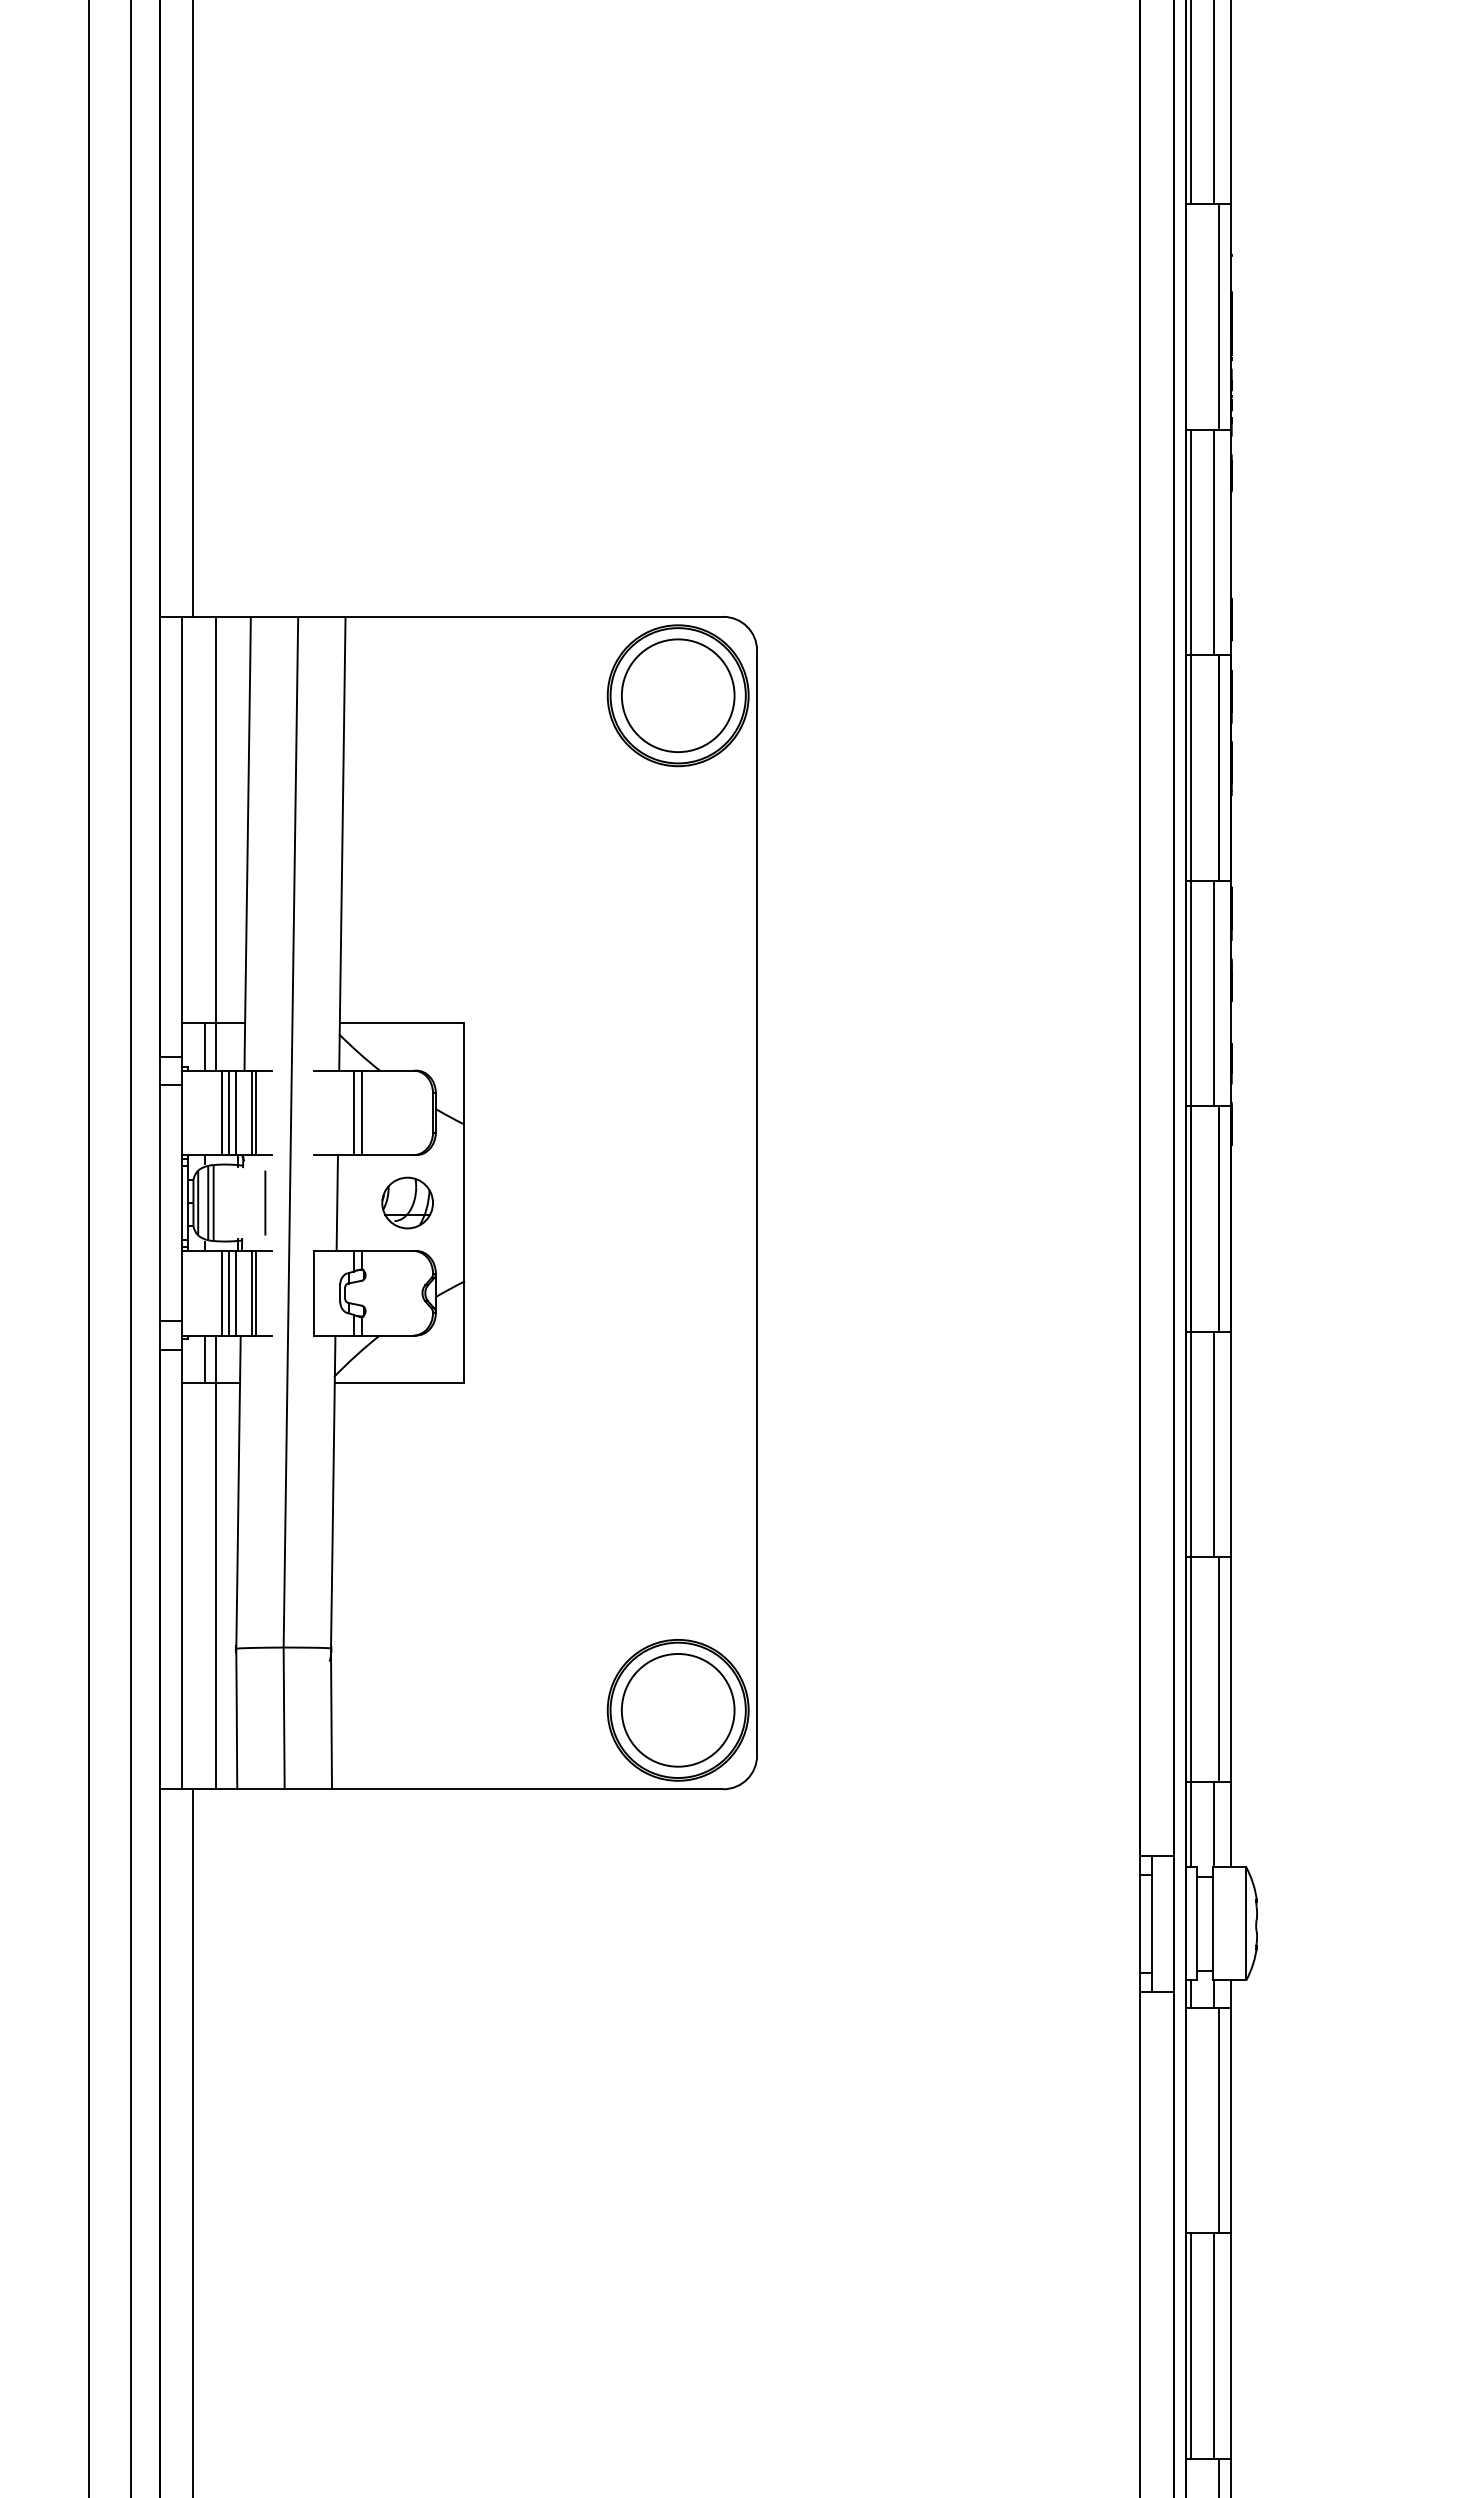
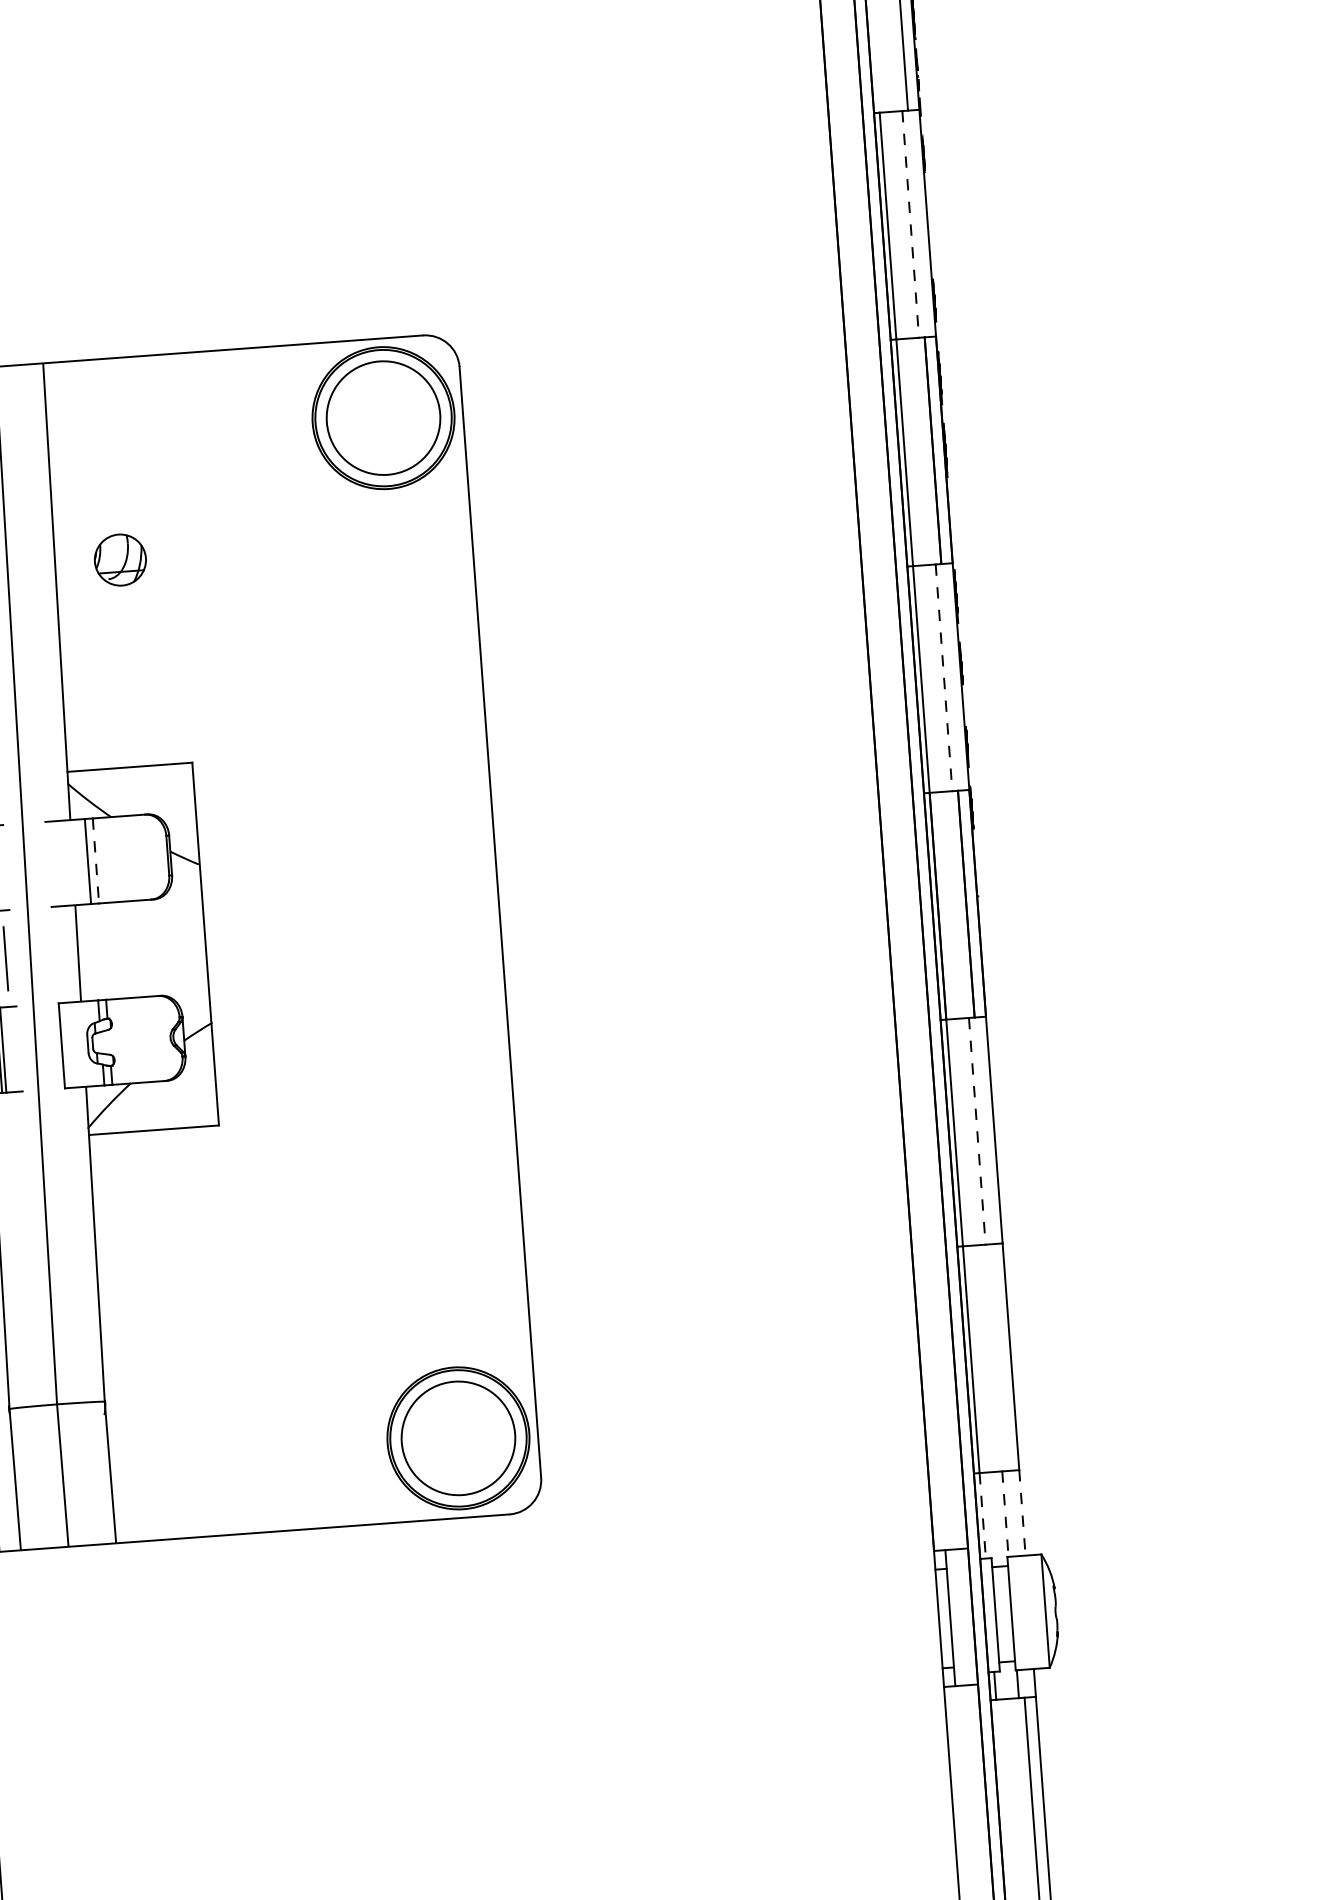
line: (1213, 542) -> (910, 224), solid -> dashed
line: (1213, 993) -> (943, 678), solid -> dashed
line: (361, 1113) -> (95, 861), solid -> dashed
part: (407, 1202) -> (120, 559), moved
line: (1213, 1444) -> (977, 1131), solid -> dashed
line: (1219, 1669) -> (999, 1357), removed
line: (1191, 1825) -> (983, 1516), solid -> dashed
line: (1213, 1825) -> (1005, 1514), solid -> dashed
line: (1230, 1825) -> (1022, 1513), solid -> dashed

